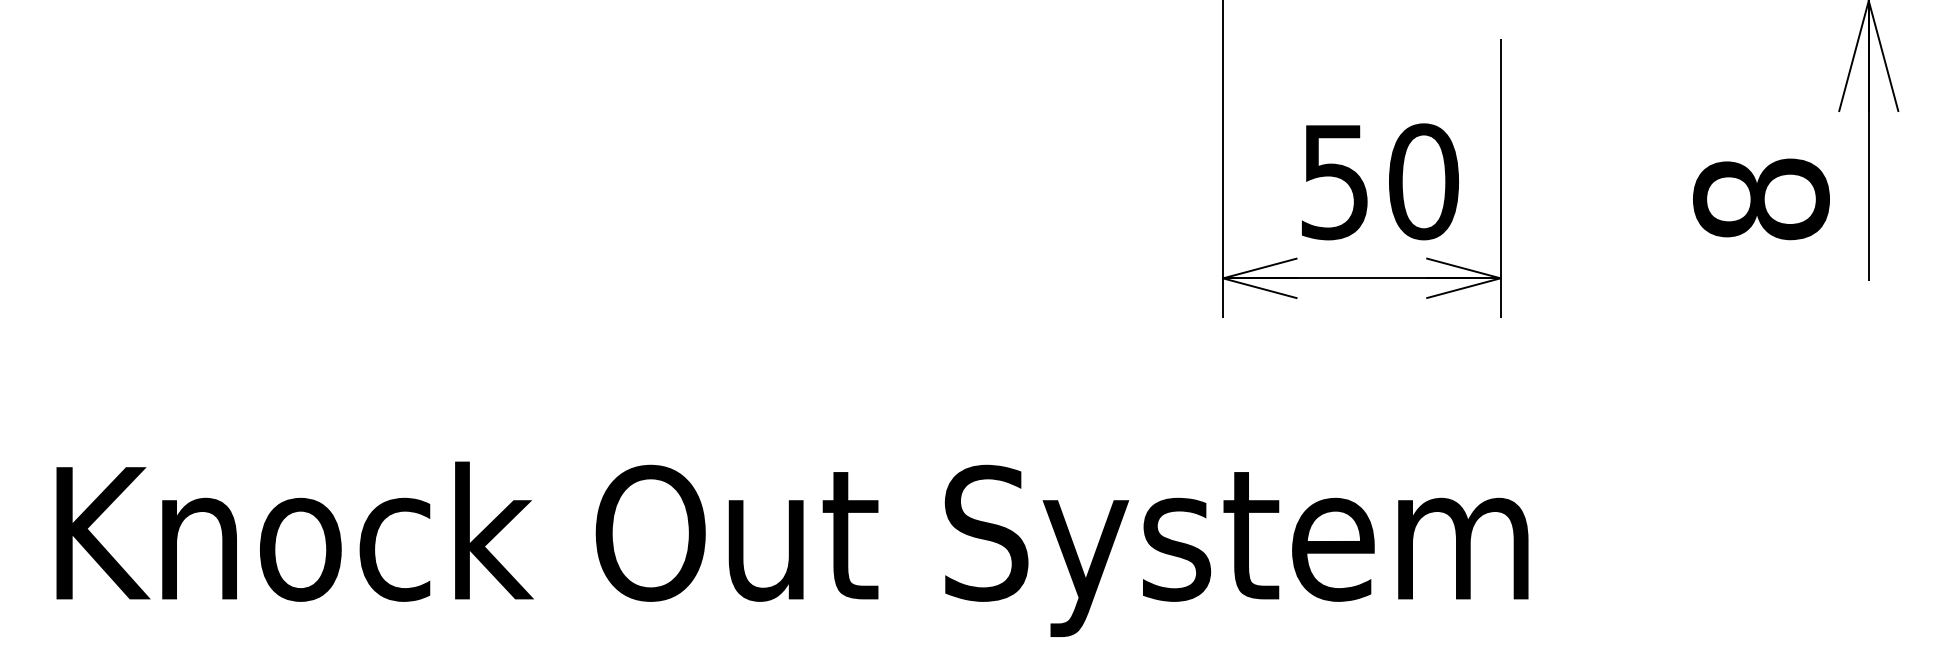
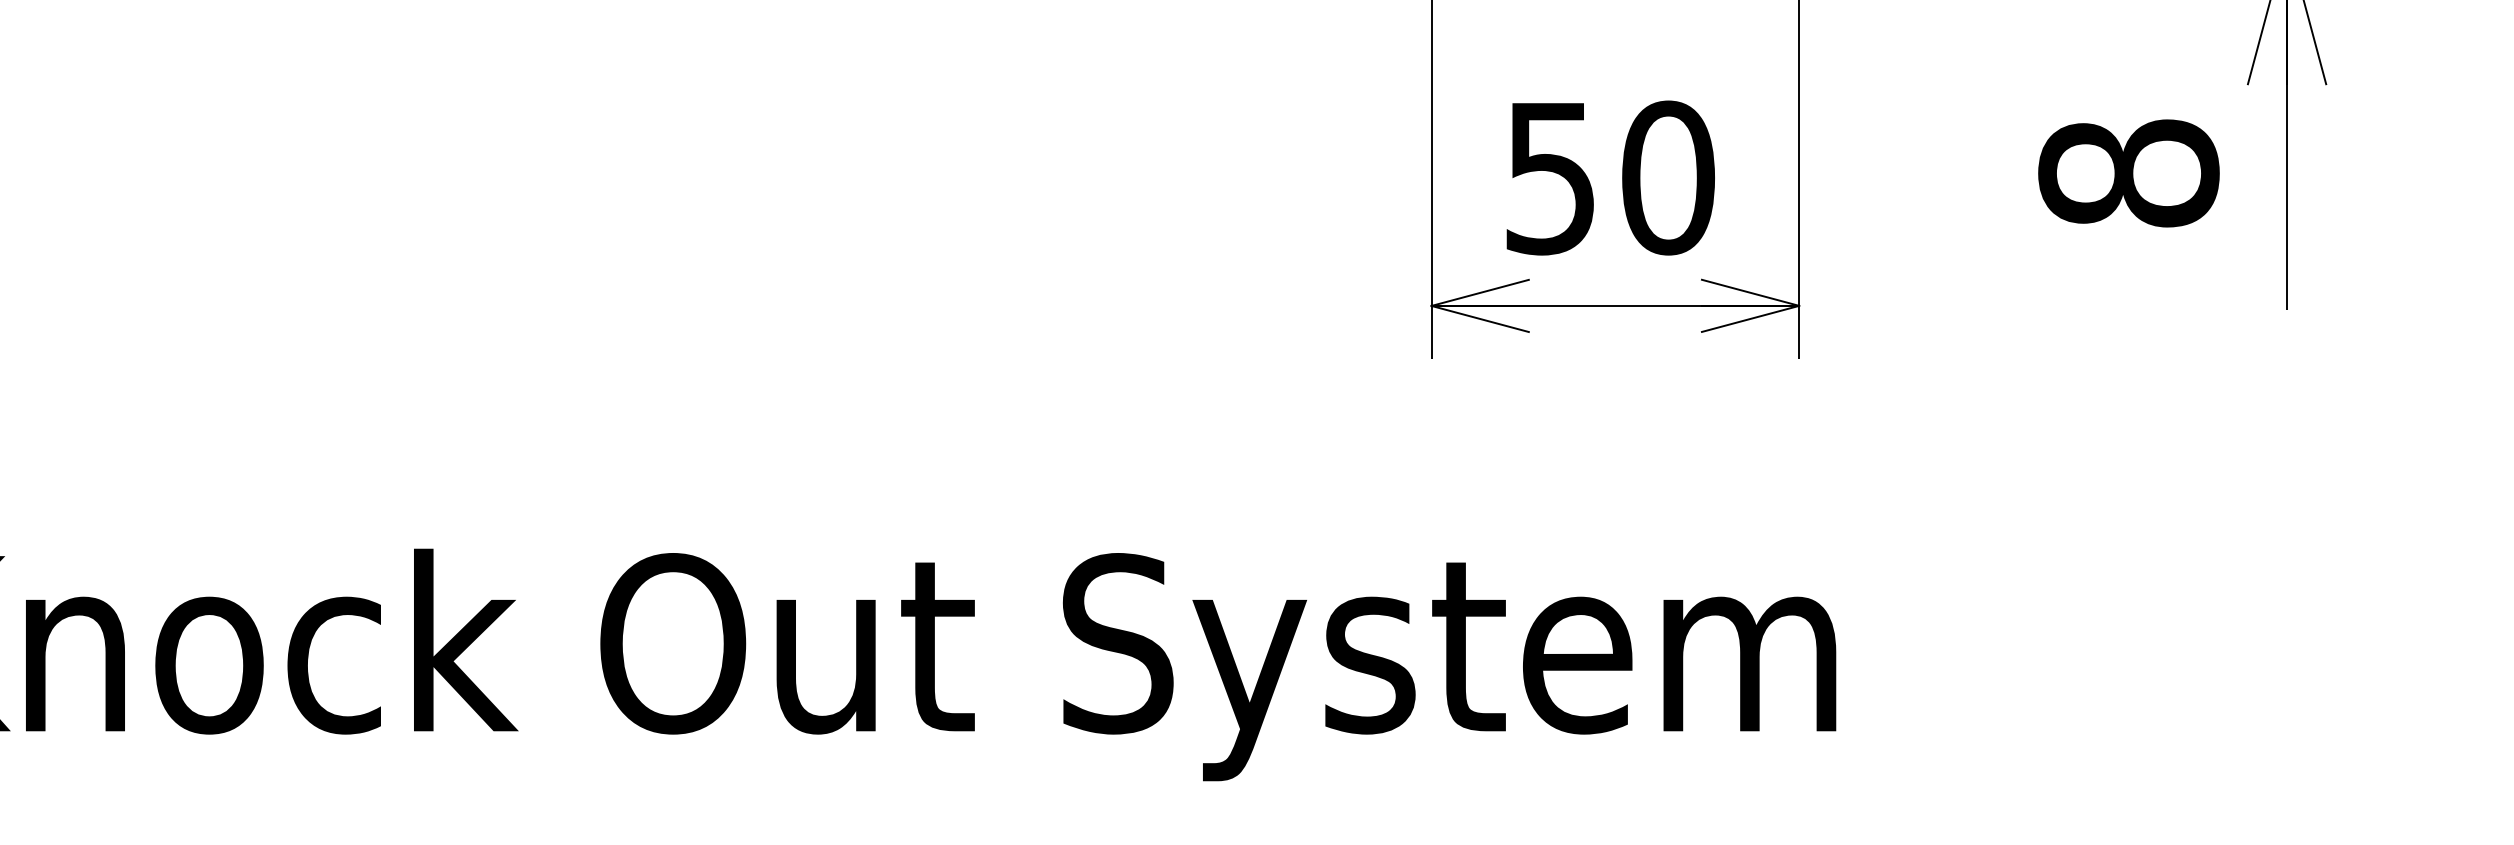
text: (1380, 181) -> (1610, 177), moved
text: (1761, 199) -> (2129, 173), moved

